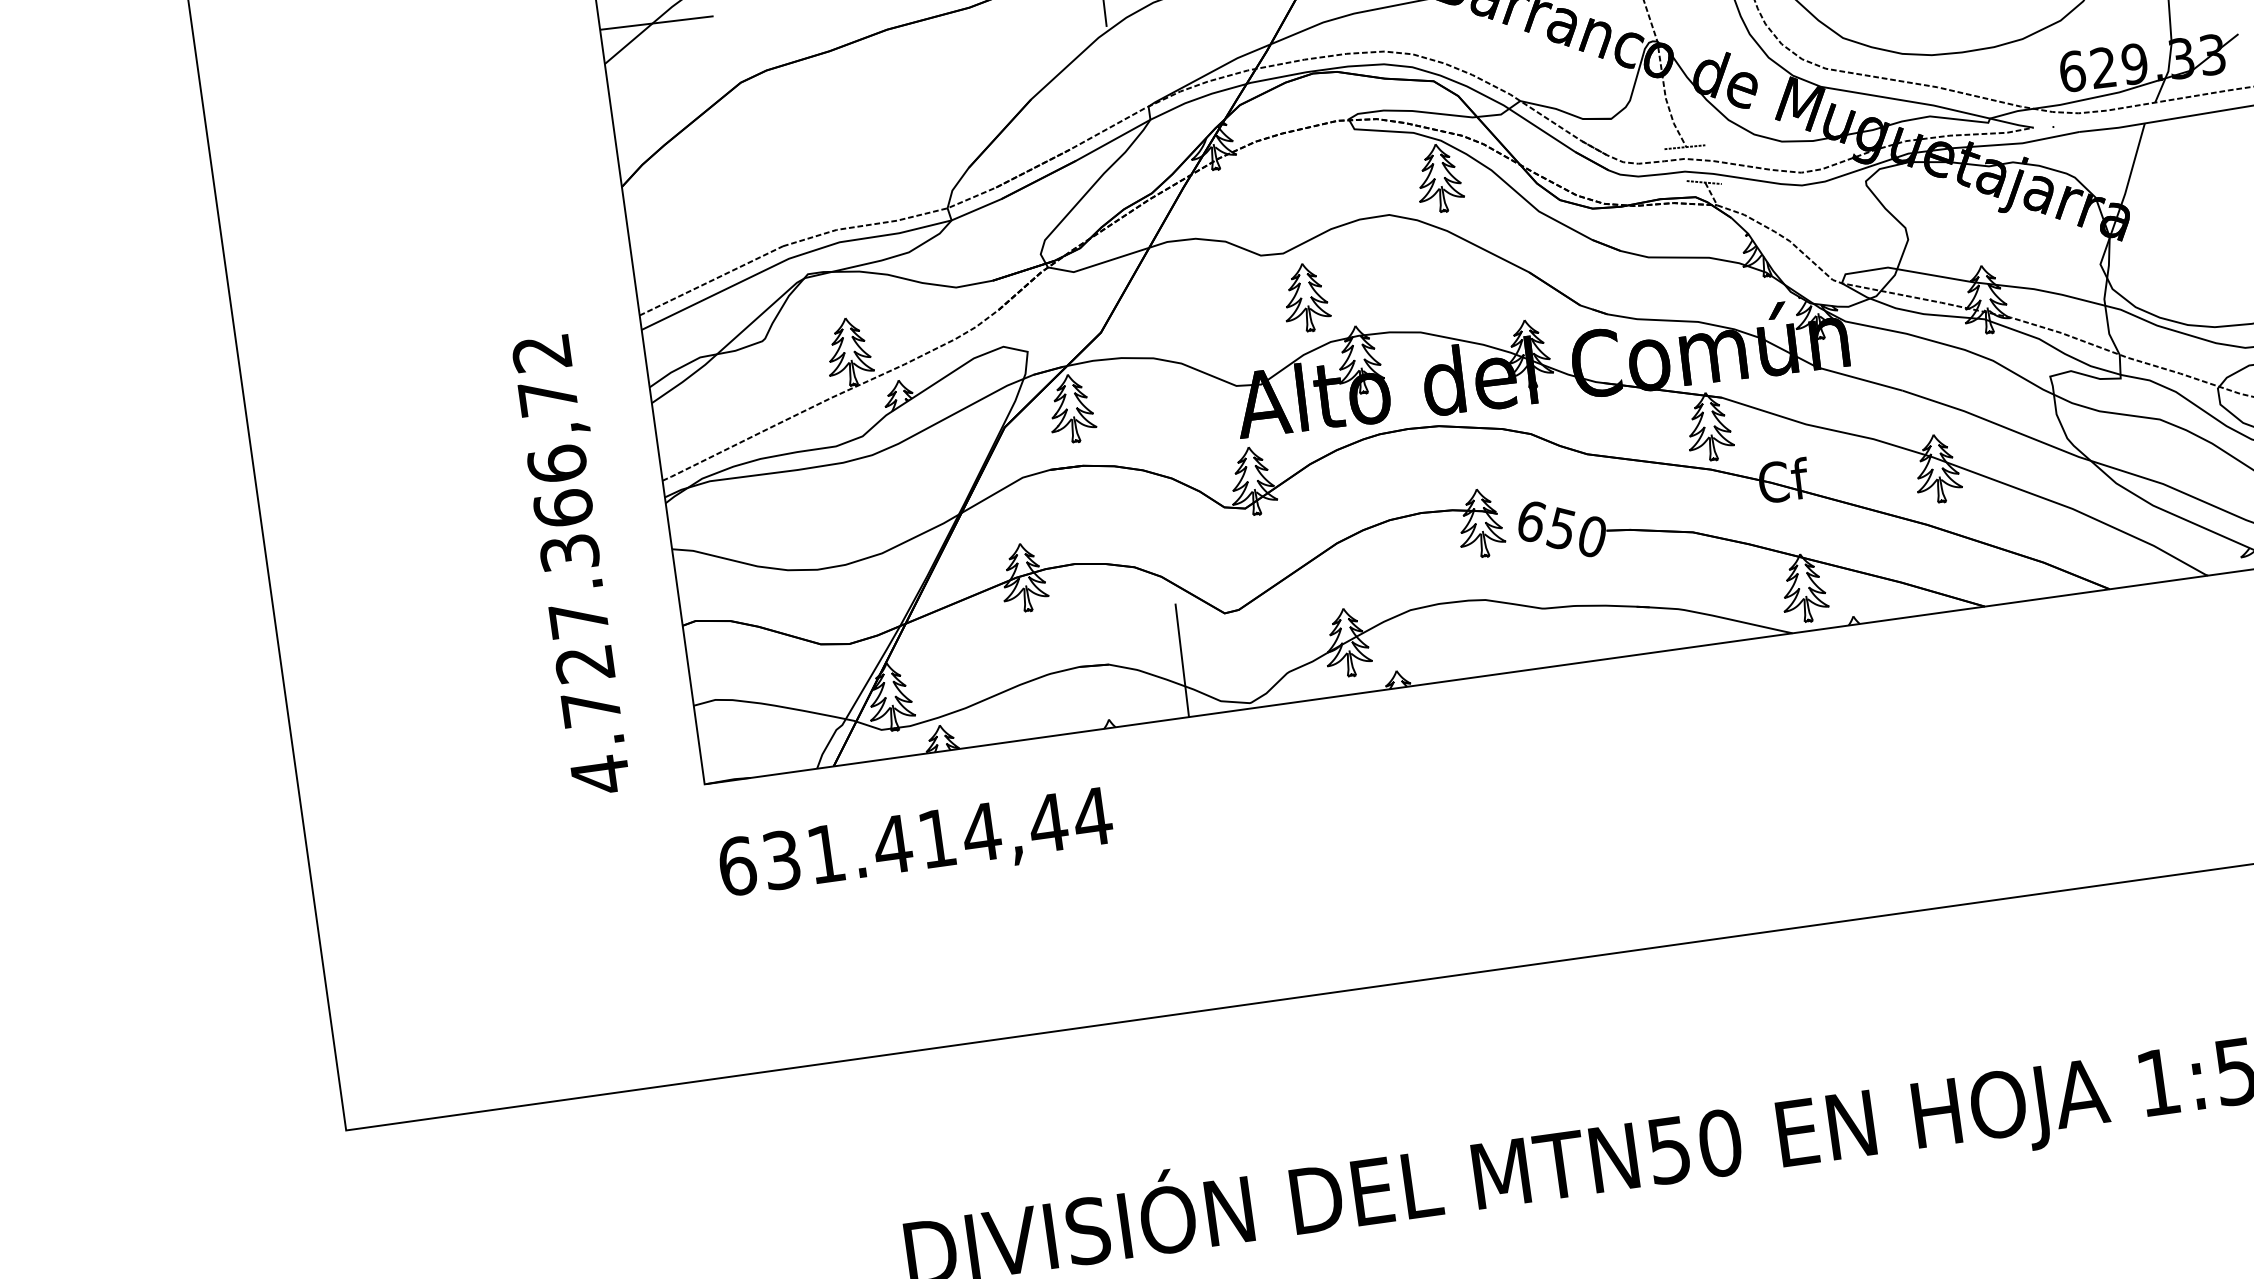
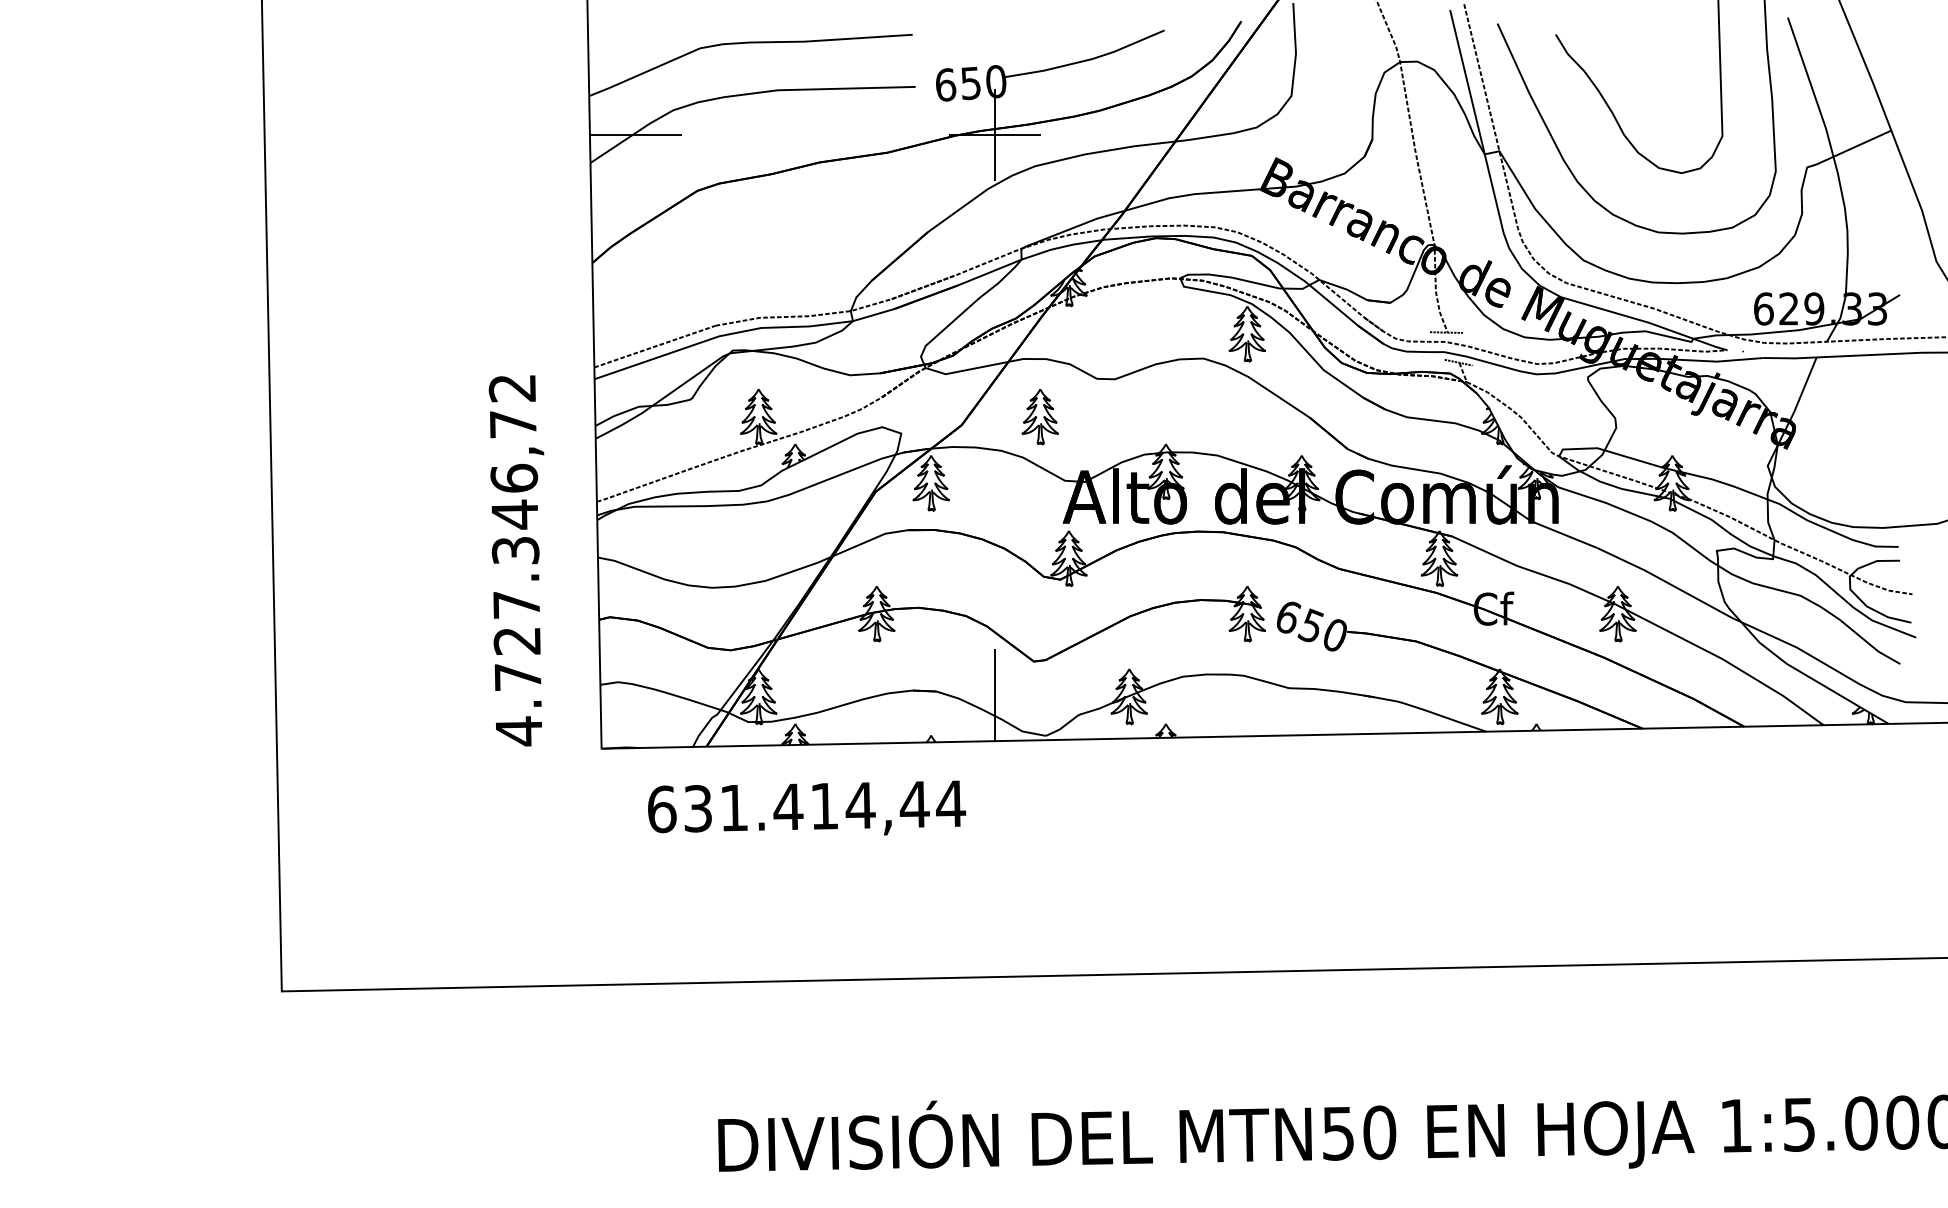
part: (1305, 298) -> (1039, 417), moved
text: (562, 508) -> (514, 514), 4.727.366,72 -> 4.727.346,72
text: (916, 842) -> (807, 807), moved

